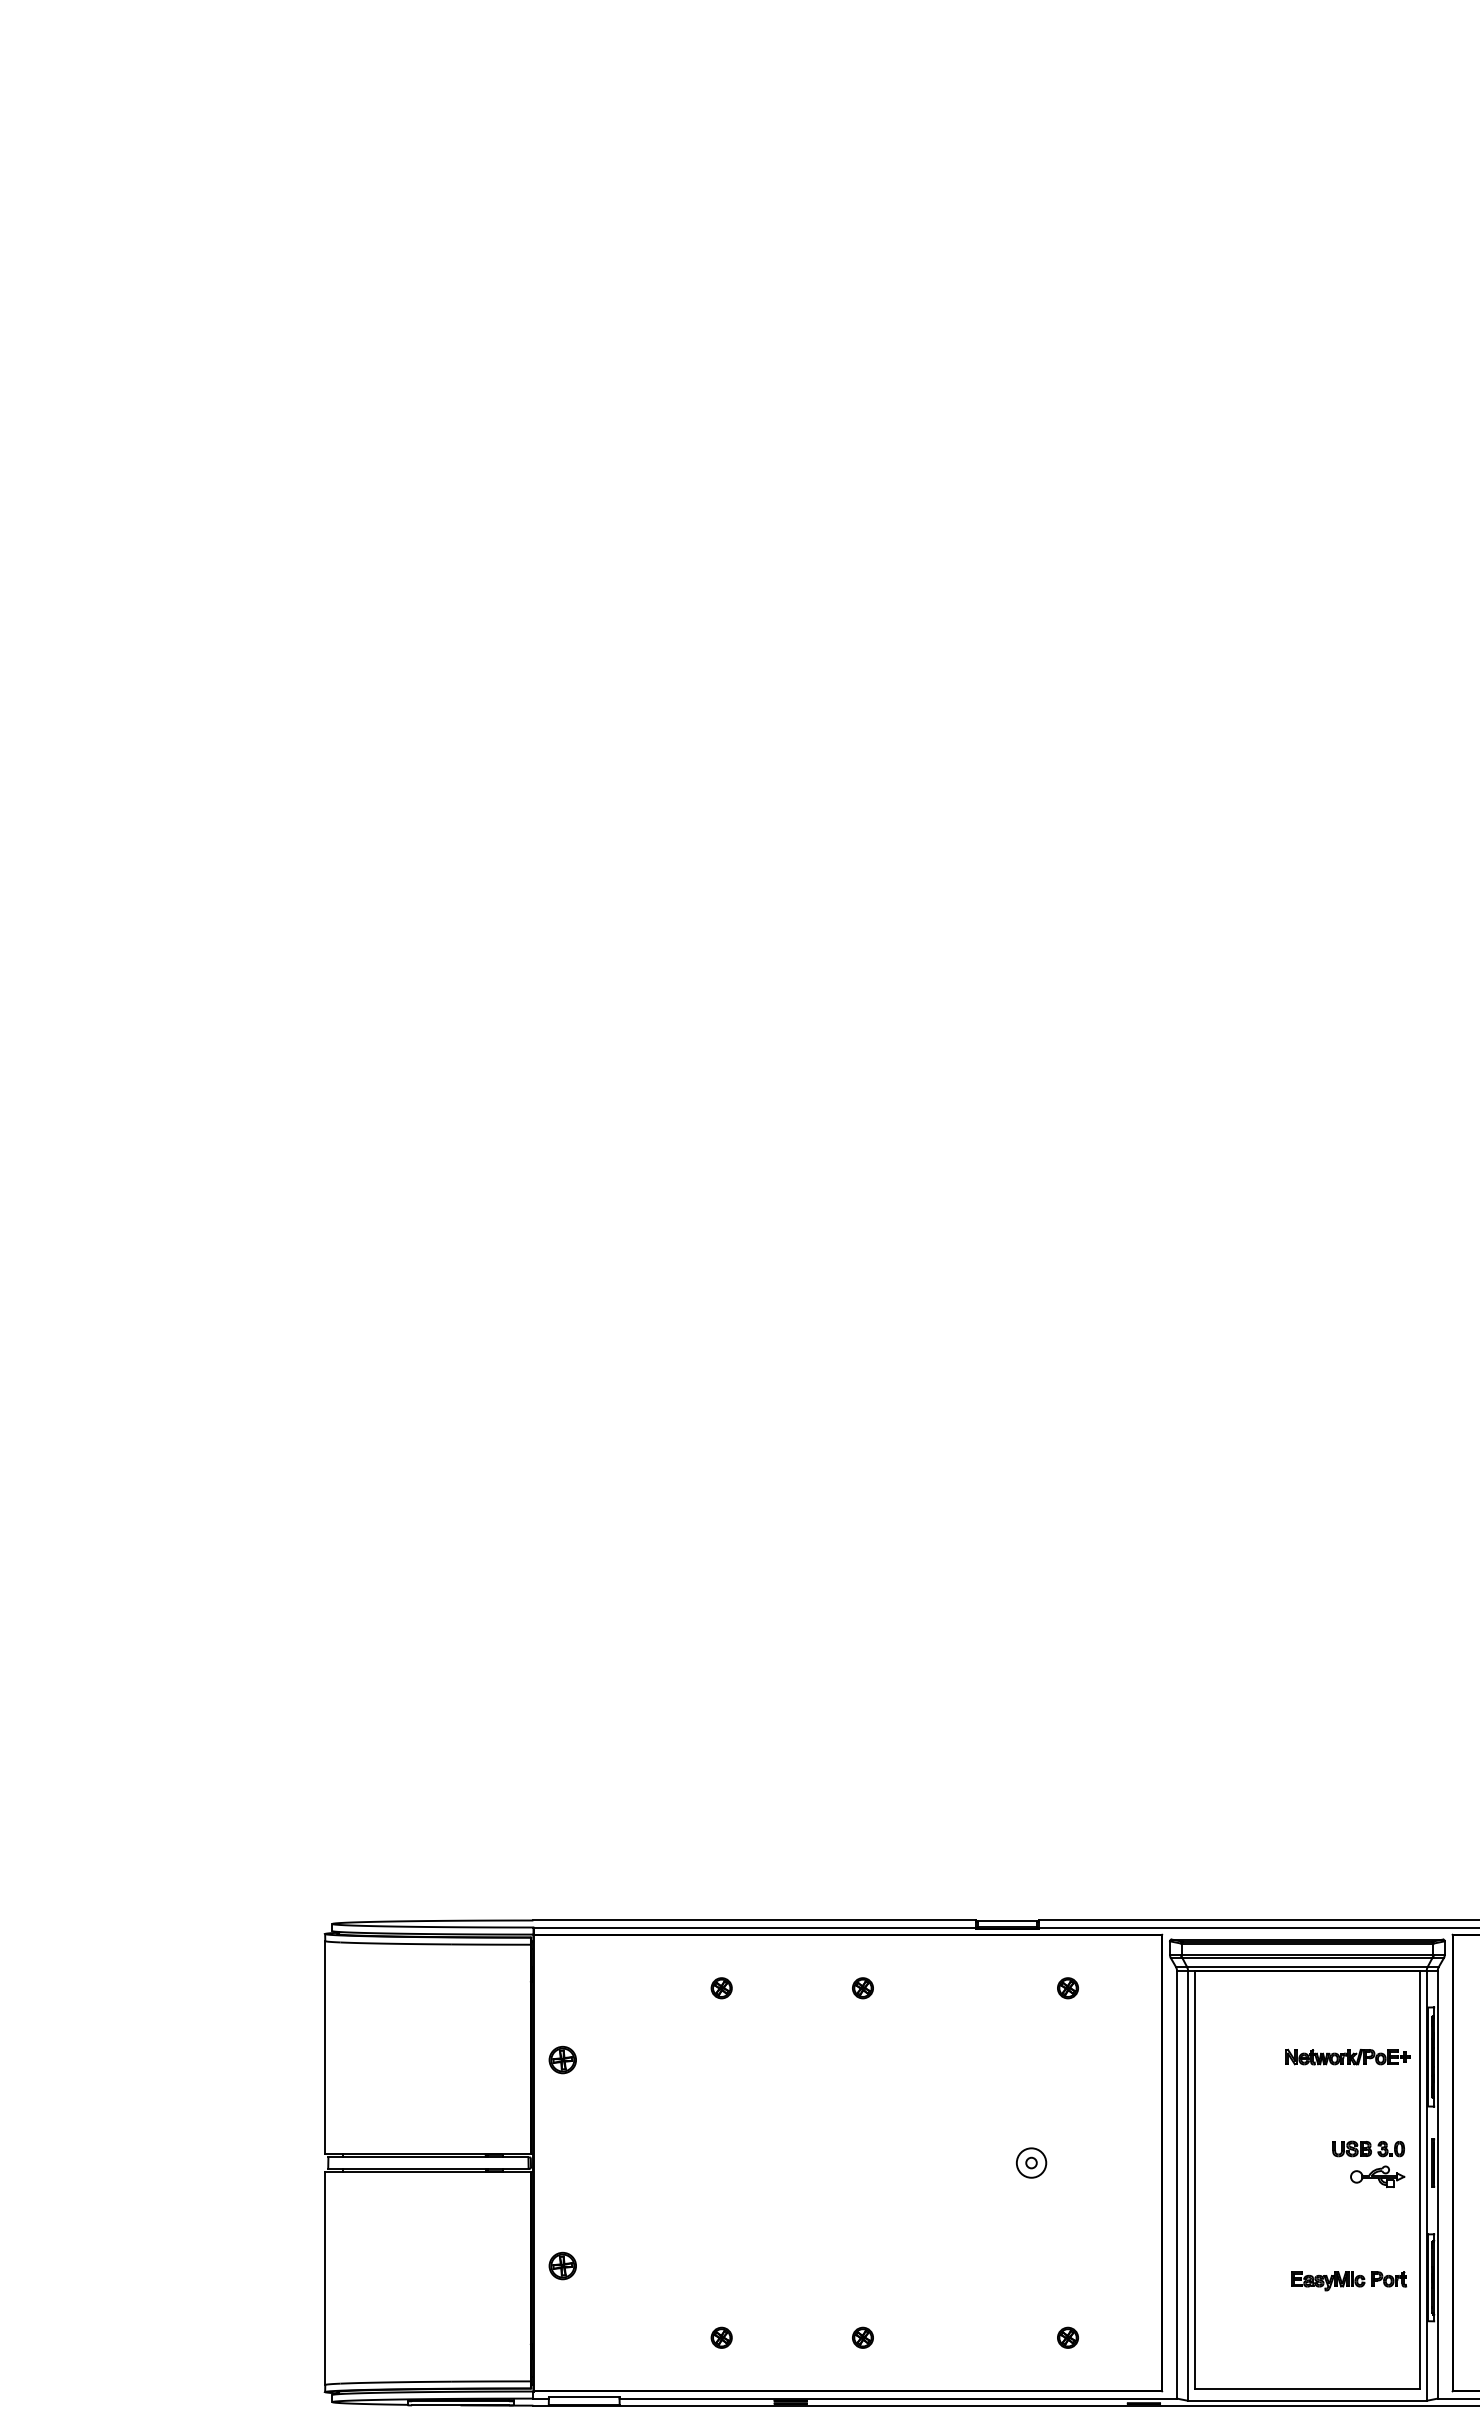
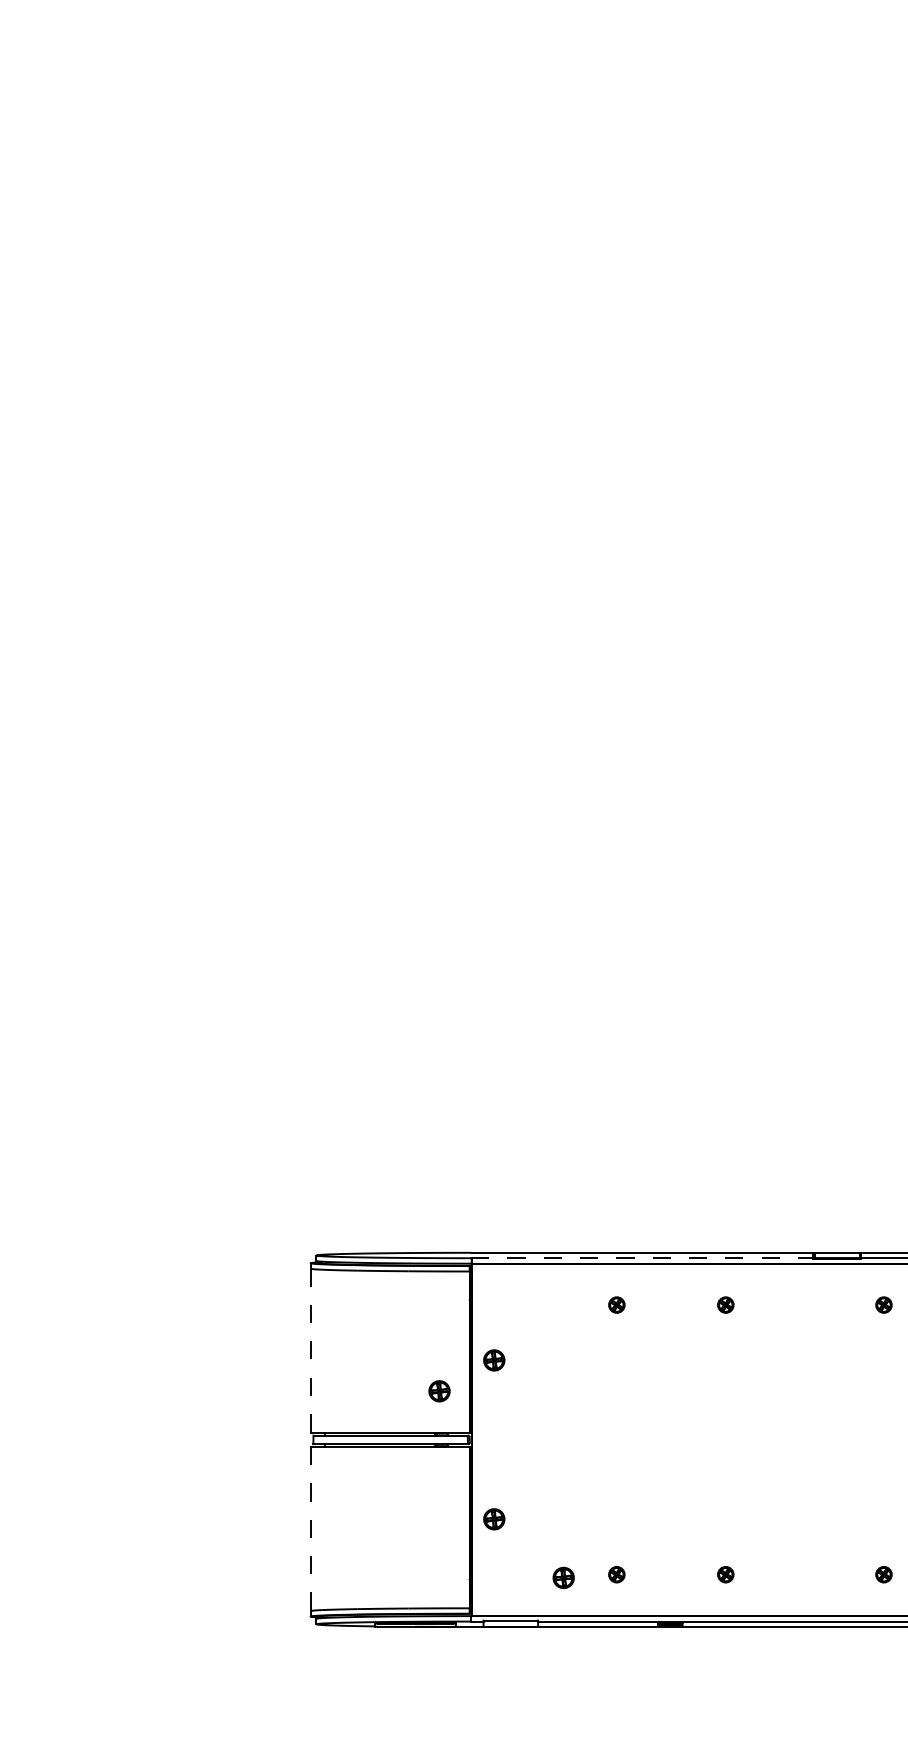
line: (754, 1927) -> (642, 1258), solid -> dashed
line: (325, 2047) -> (311, 1350), solid -> dashed
part: (491, 2099) -> (439, 1390), added
part: (1031, 2162) -> (855, 1439), removed
line: (325, 2279) -> (311, 1529), solid -> dashed
part: (652, 2341) -> (563, 1577), added

